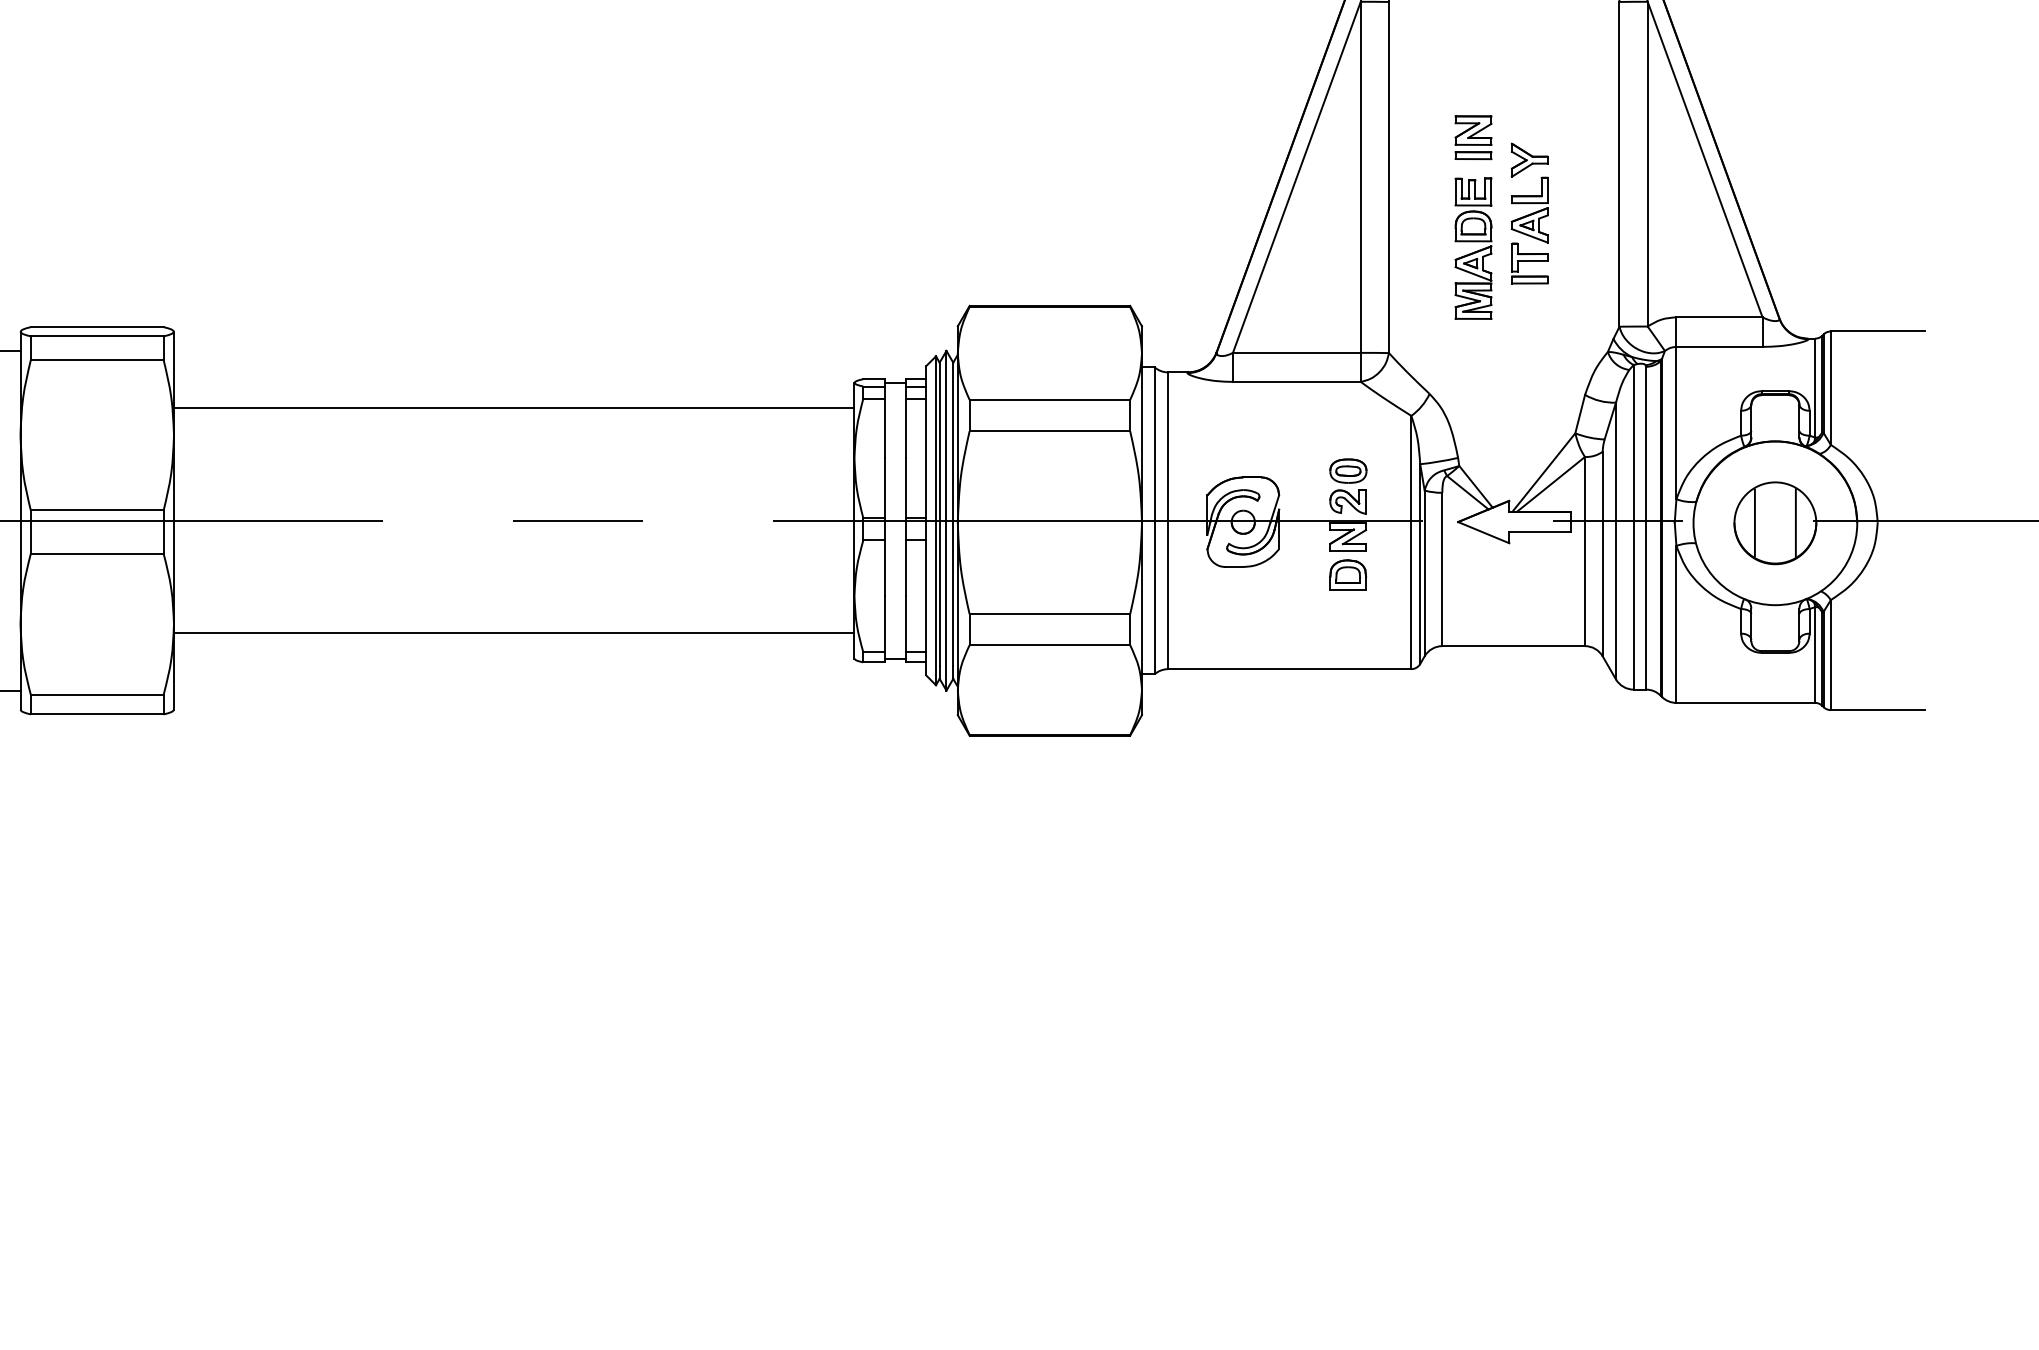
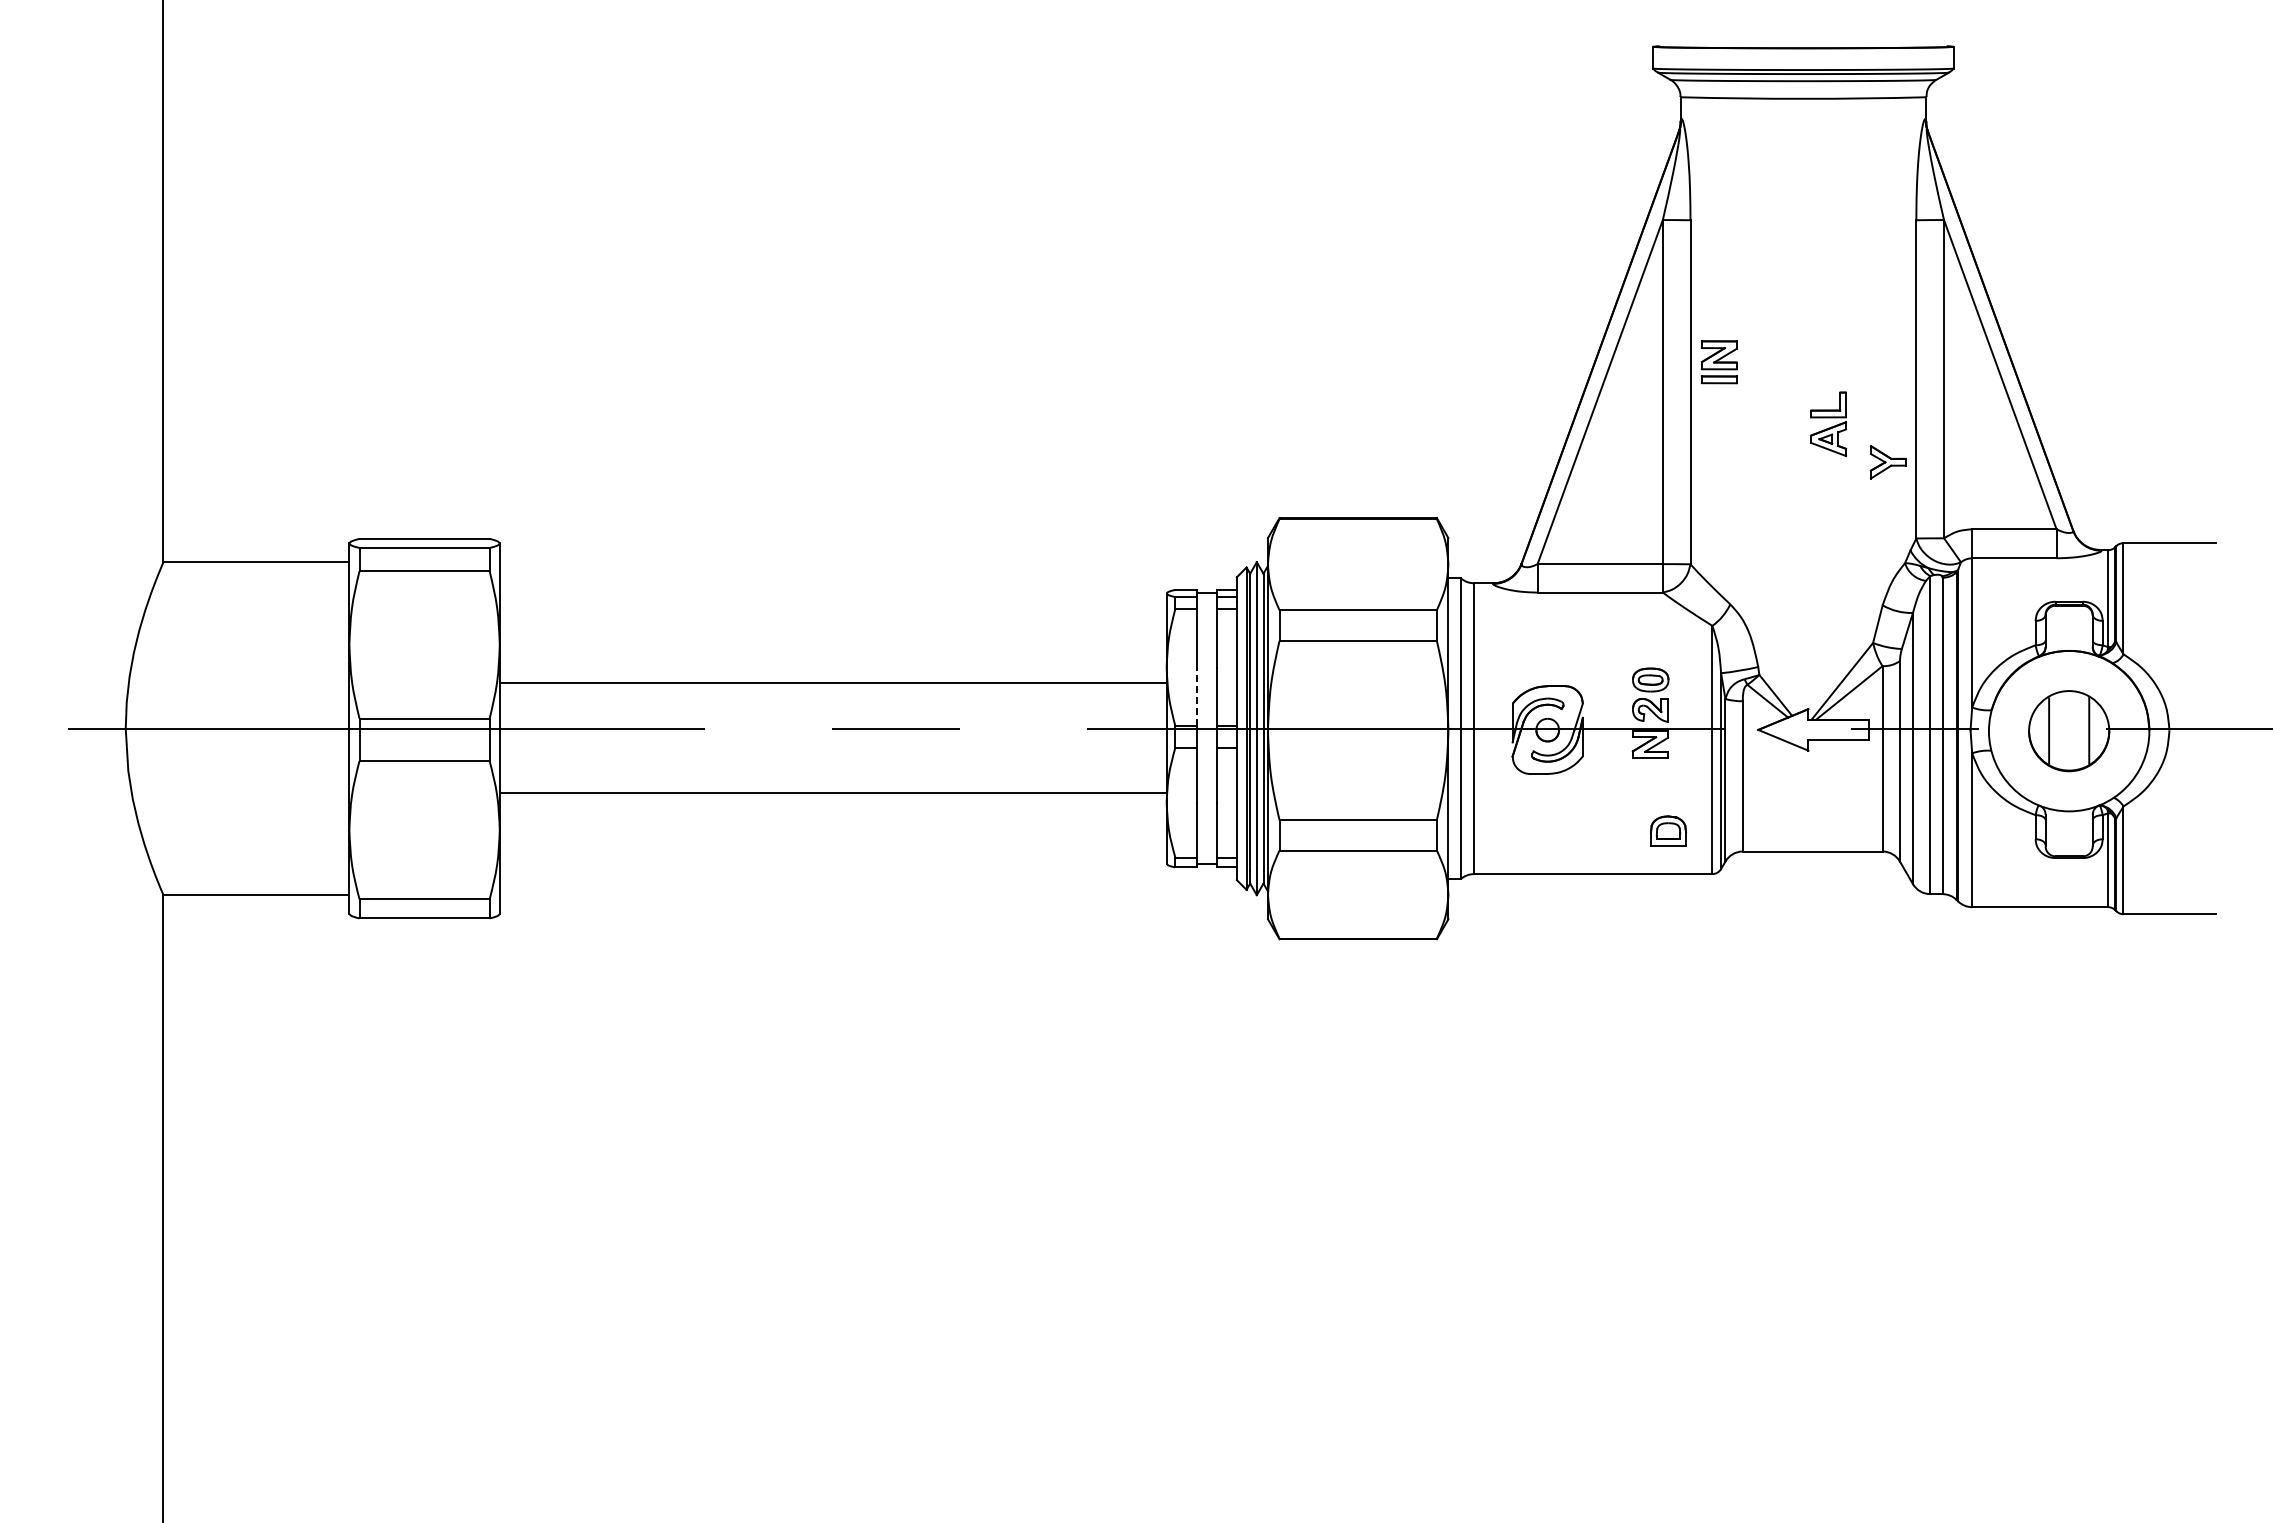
part: (1472, 137) -> (1718, 362), moved
part: (1528, 160) -> (1887, 462), moved
part: (1472, 248) -> (1772, 461), removed
part: (1529, 263) -> (1828, 476), removed
line: (513, 408) -> (832, 683), moved
line: (884, 487) -> (1196, 696), solid -> dashed
part: (1348, 574) -> (1668, 830), moved
line: (513, 632) -> (832, 792), moved

